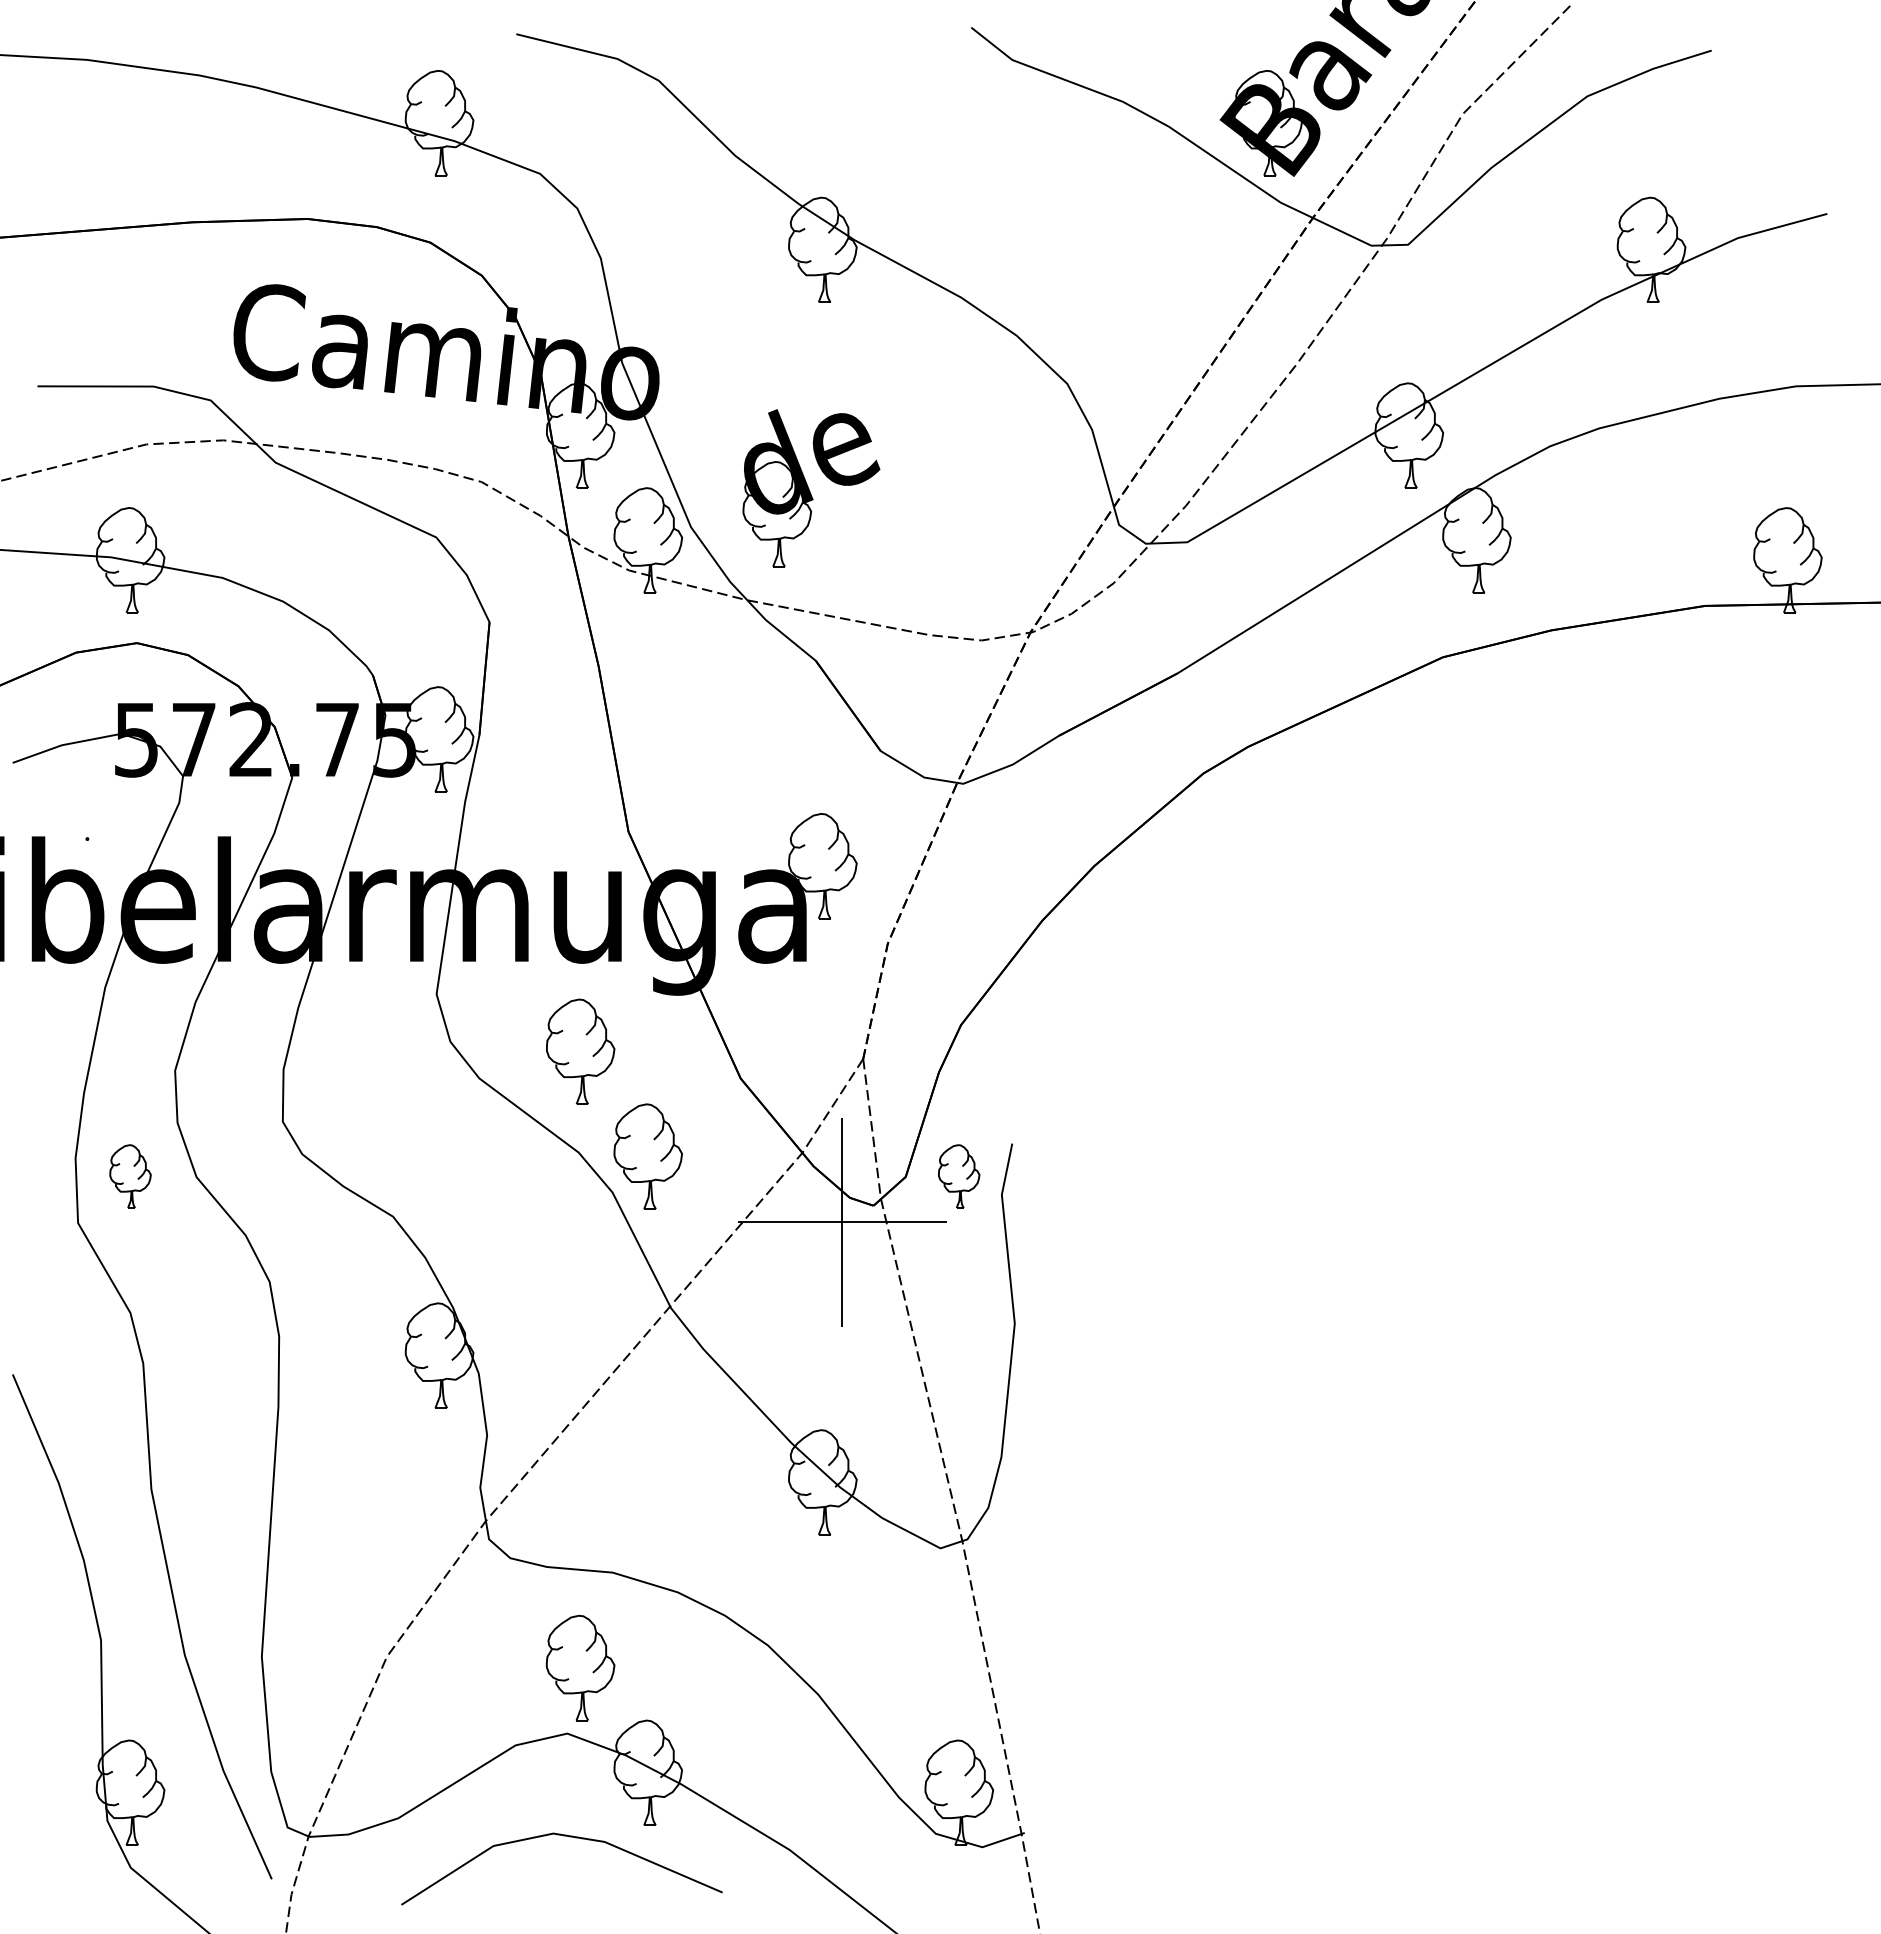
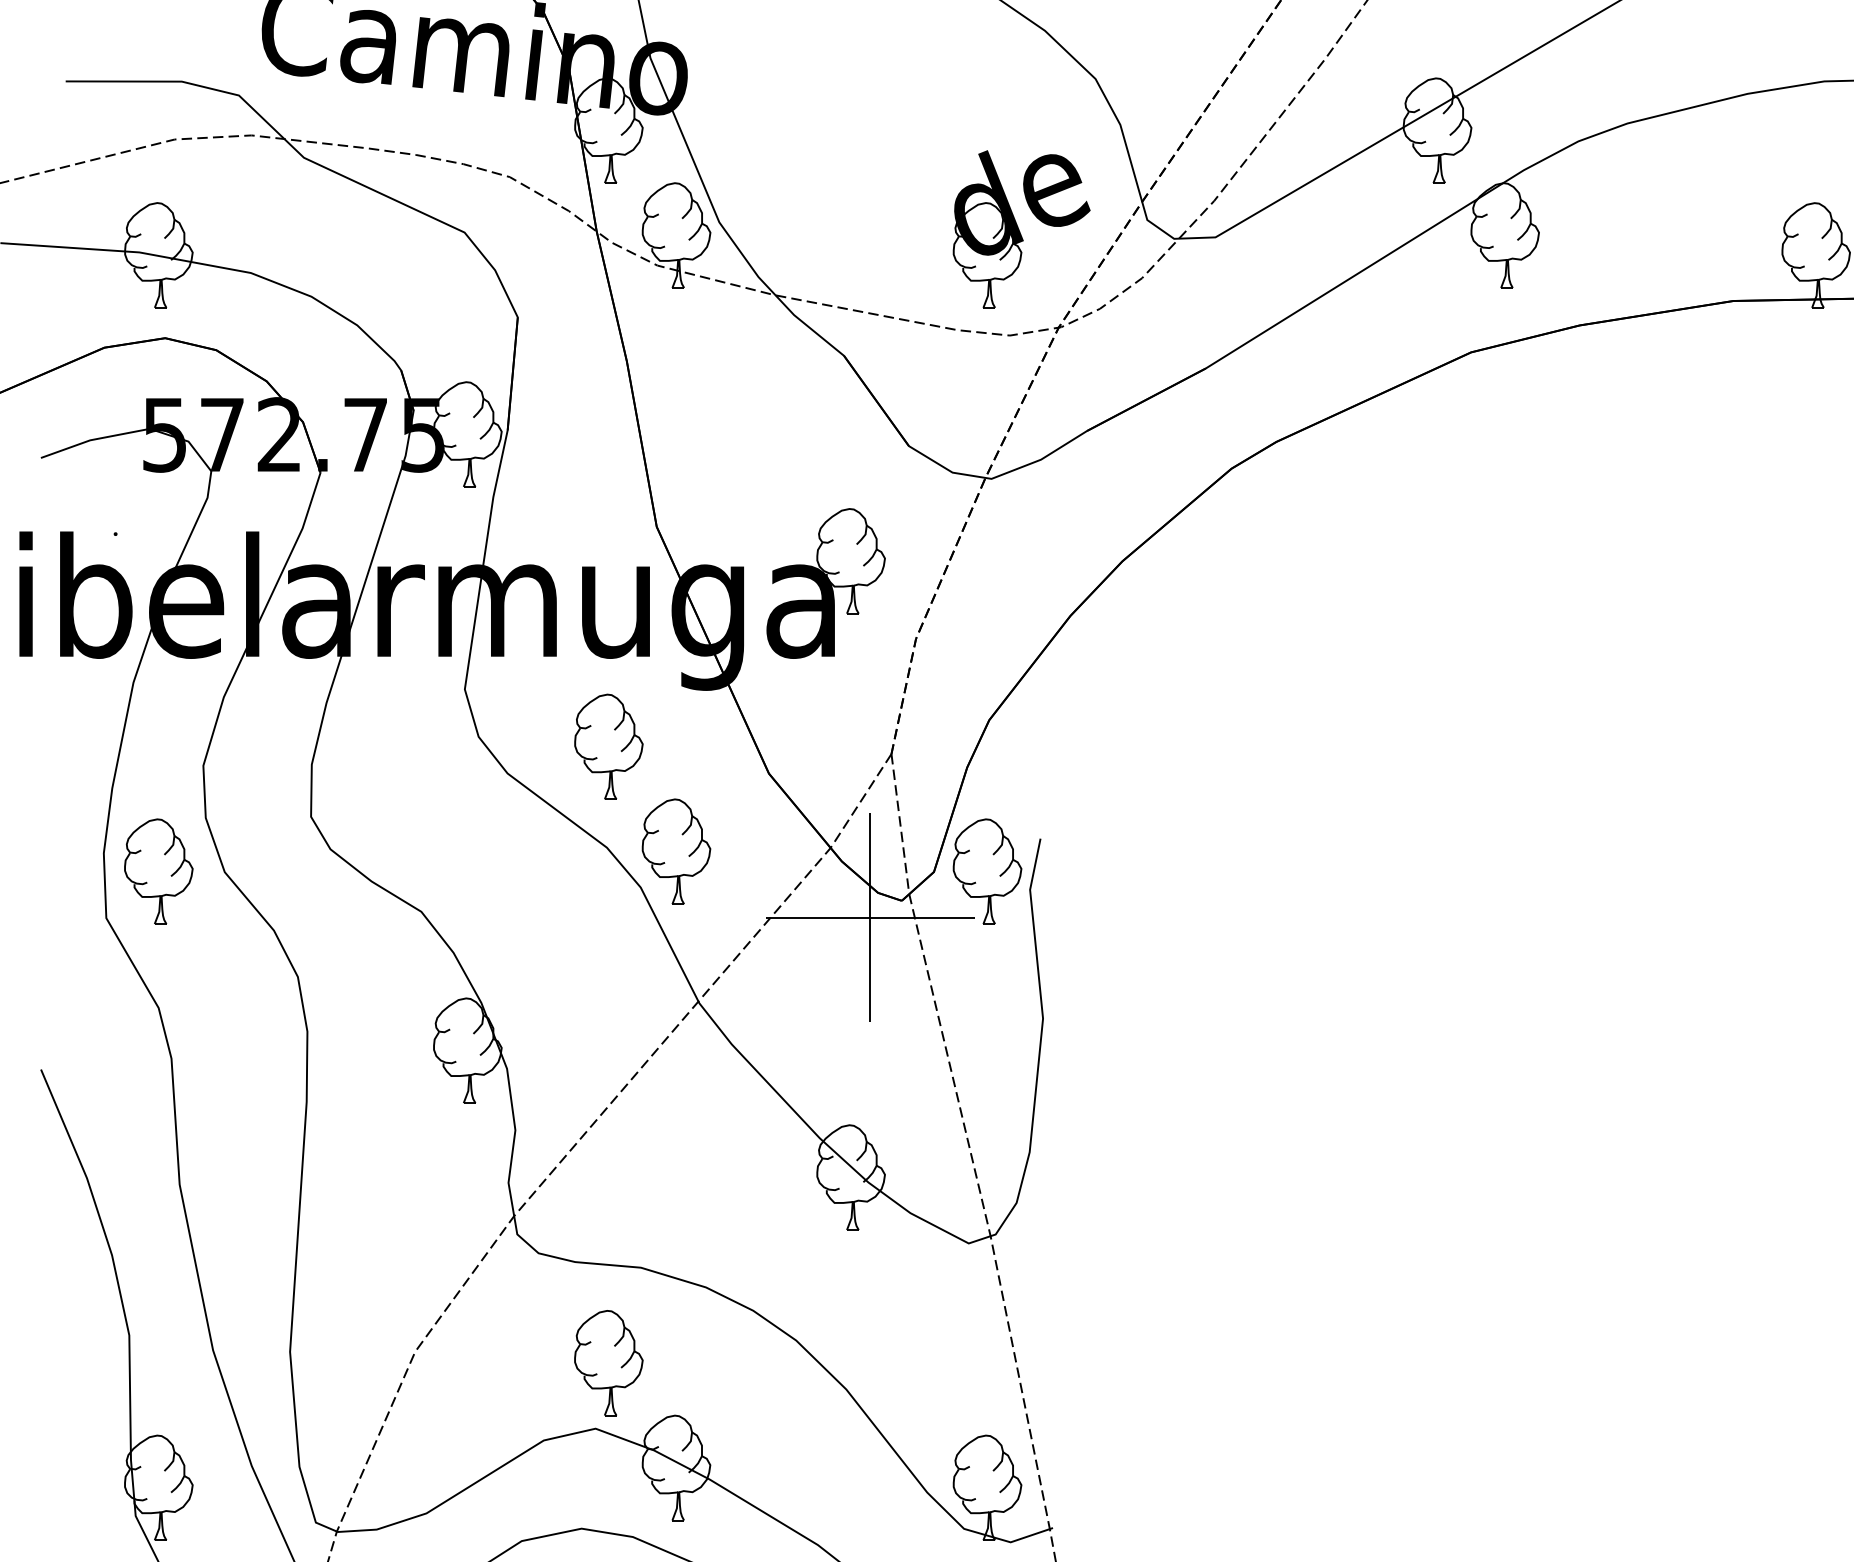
part: (811, 488) -> (1021, 229), moved
part: (130, 1176) -> (158, 871), size x1.67
part: (958, 1176) -> (986, 871), size x1.67

